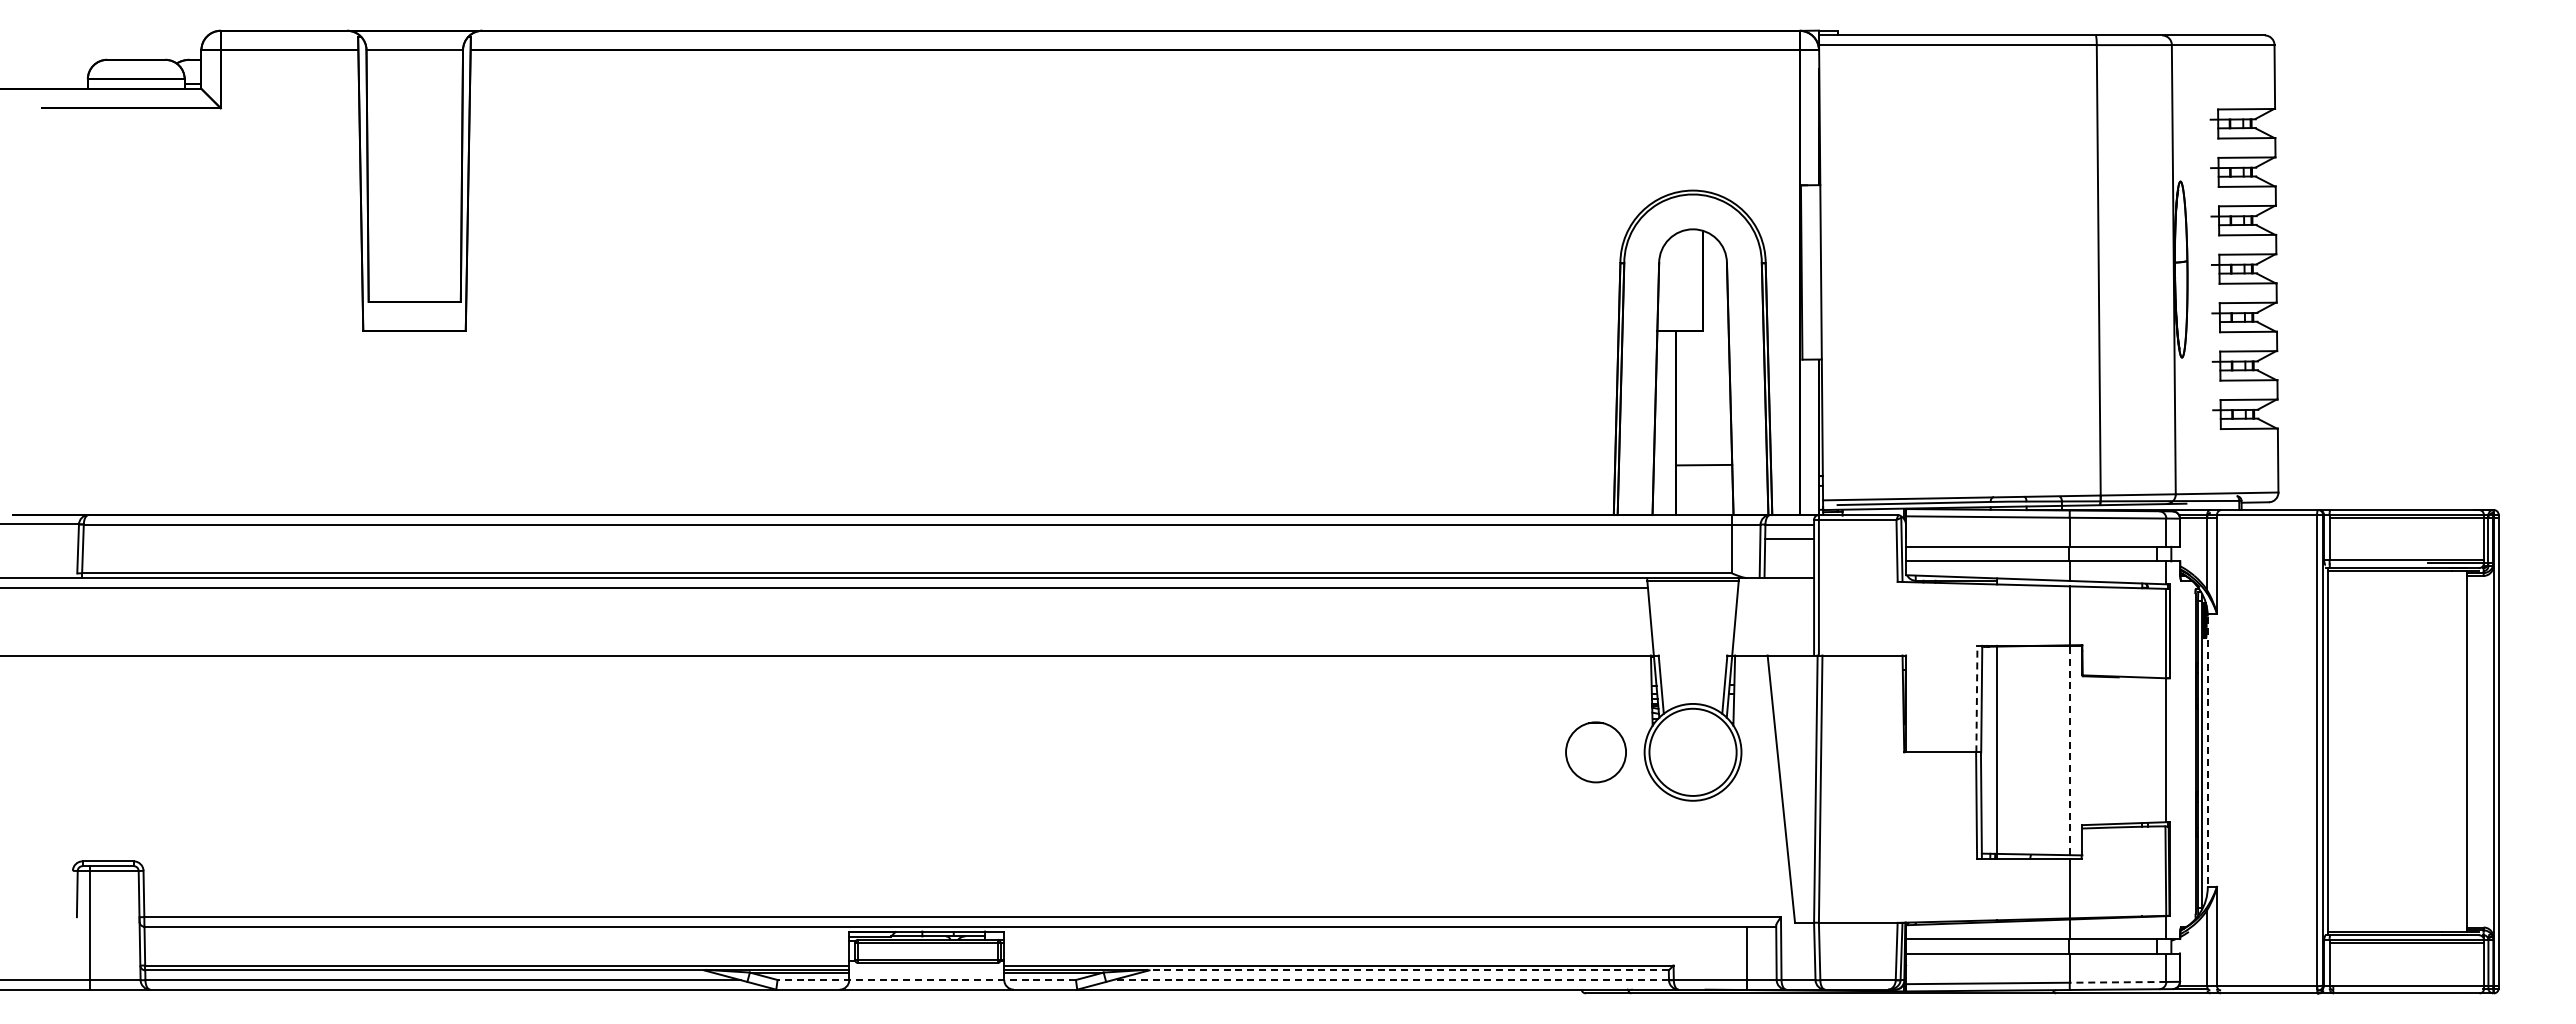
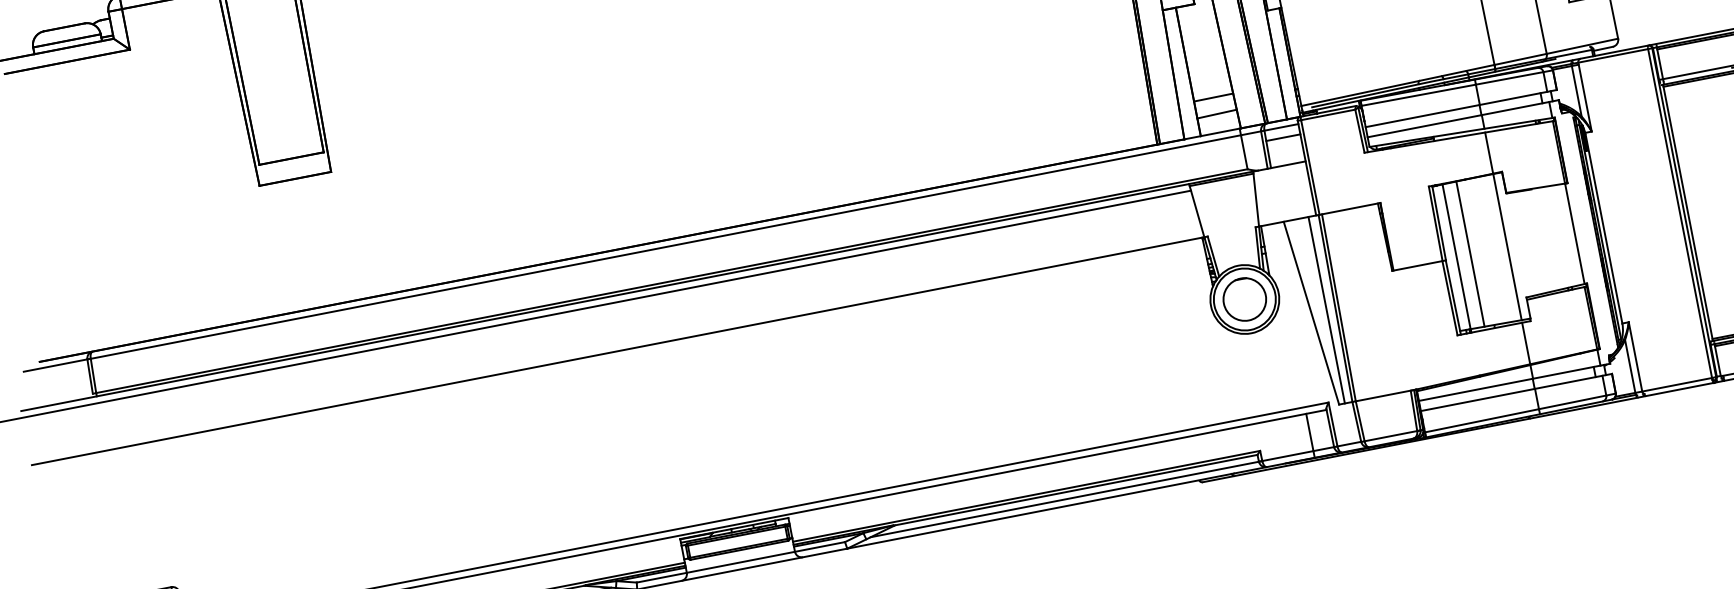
line: (1704, 488) -> (1217, 113), added
line: (1976, 698) -> (1435, 223), dashed -> solid
line: (2016, 750) -> (1470, 254), added
line: (2069, 750) -> (1507, 247), dashed -> solid
circle: (1595, 752) -> (1244, 299), moved
line: (2207, 752) -> (1603, 229), dashed -> solid
line: (1803, 788) -> (1326, 309), added
line: (1408, 970) -> (1075, 490), dashed -> solid
line: (926, 979) -> (740, 562), dashed -> solid
line: (1390, 980) -> (1064, 499), dashed -> solid
line: (2117, 982) -> (1572, 402), dashed -> solid

